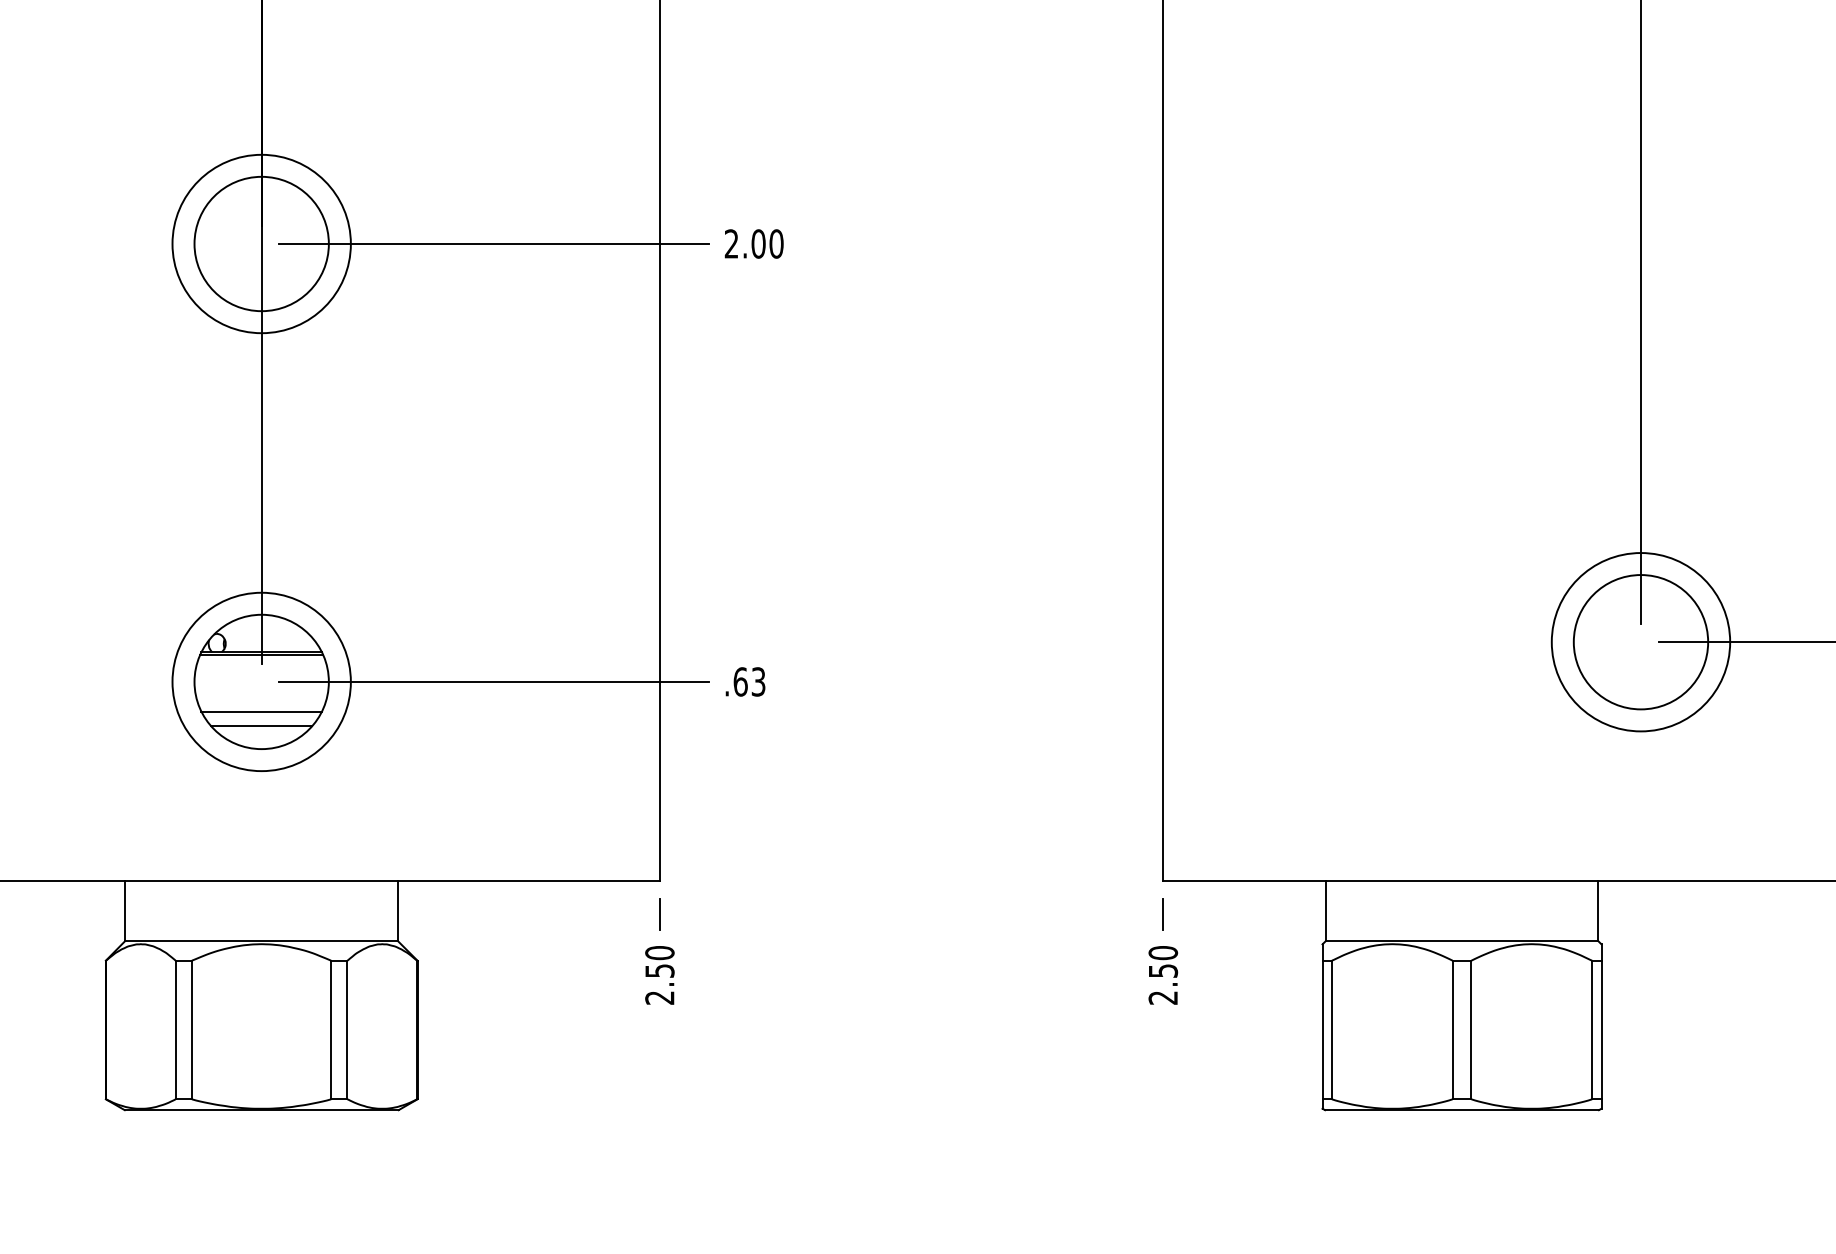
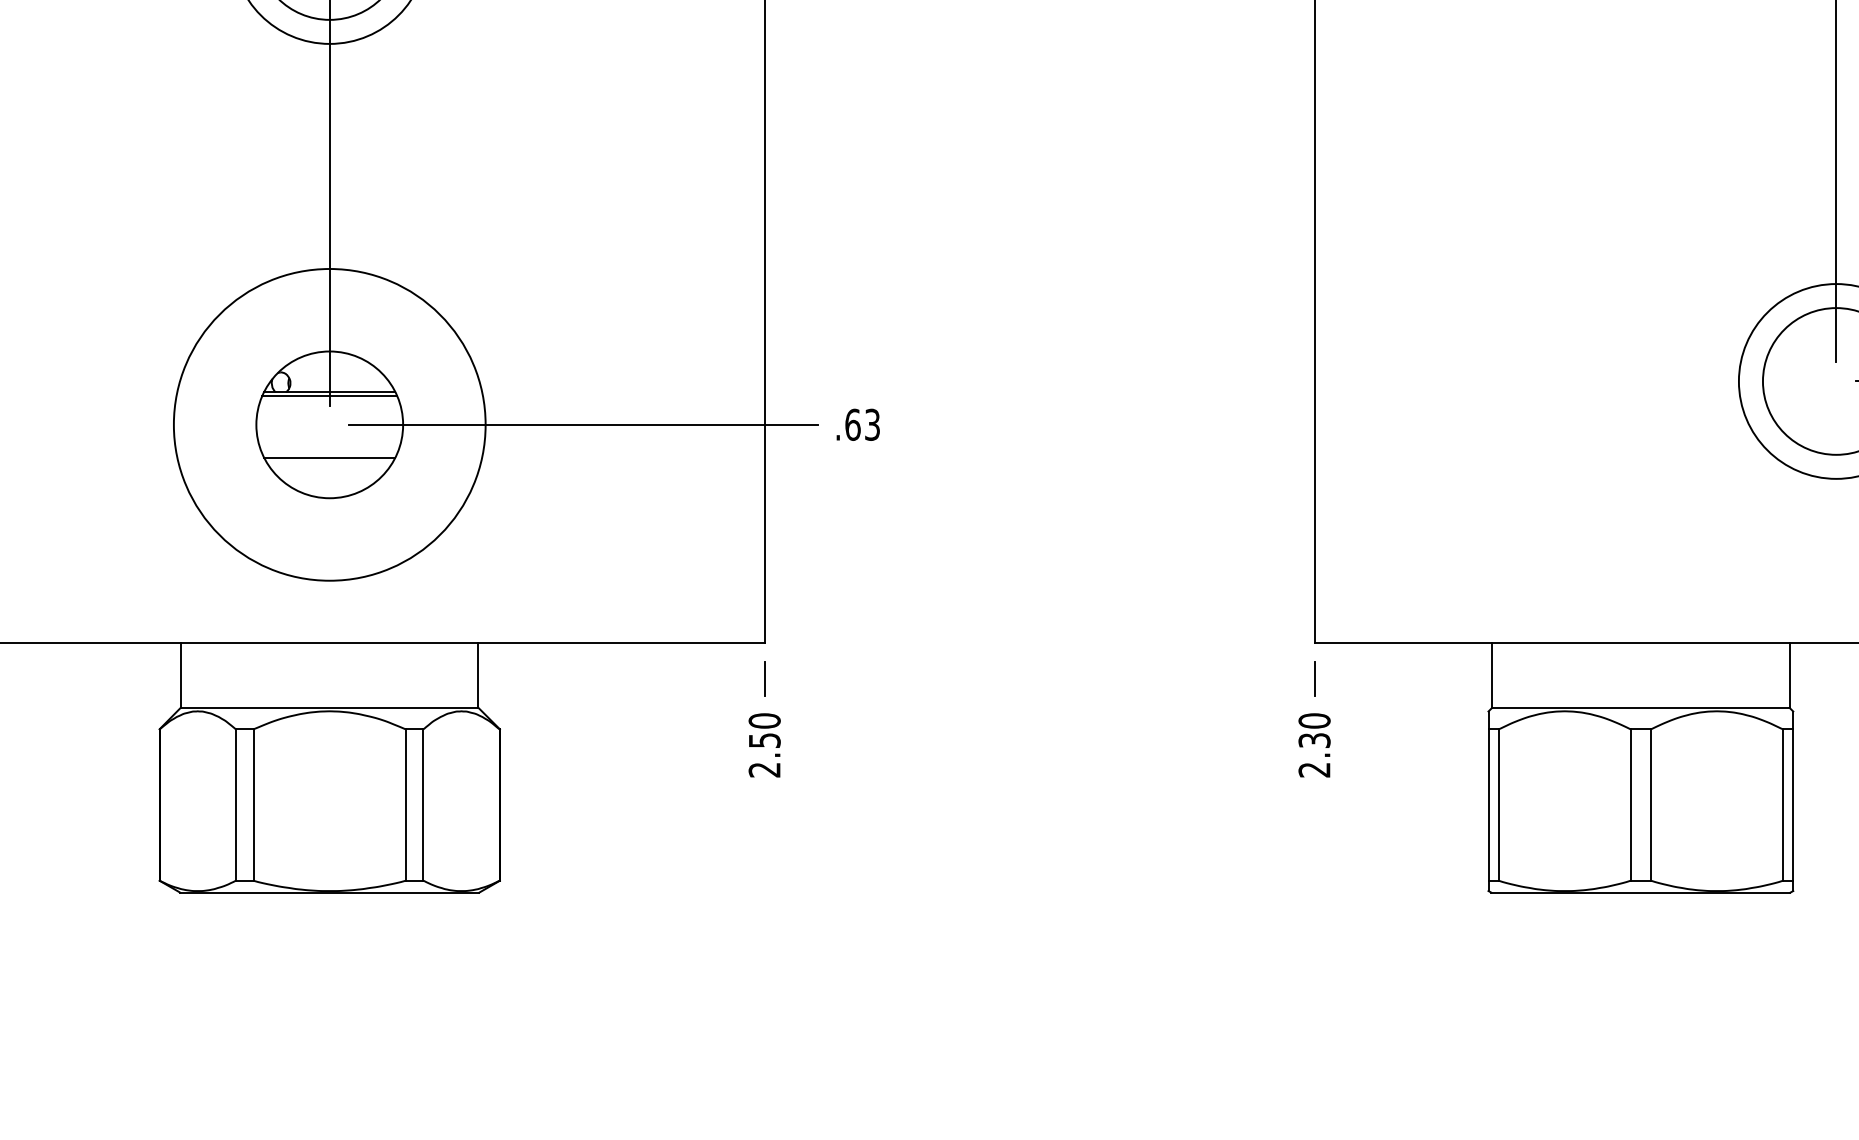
circle: (261, 681) -> (329, 424), size x1.6
line: (261, 726) -> (329, 473), removed
text: (1162, 970) -> (1313, 740), 2.50 -> 2.30

